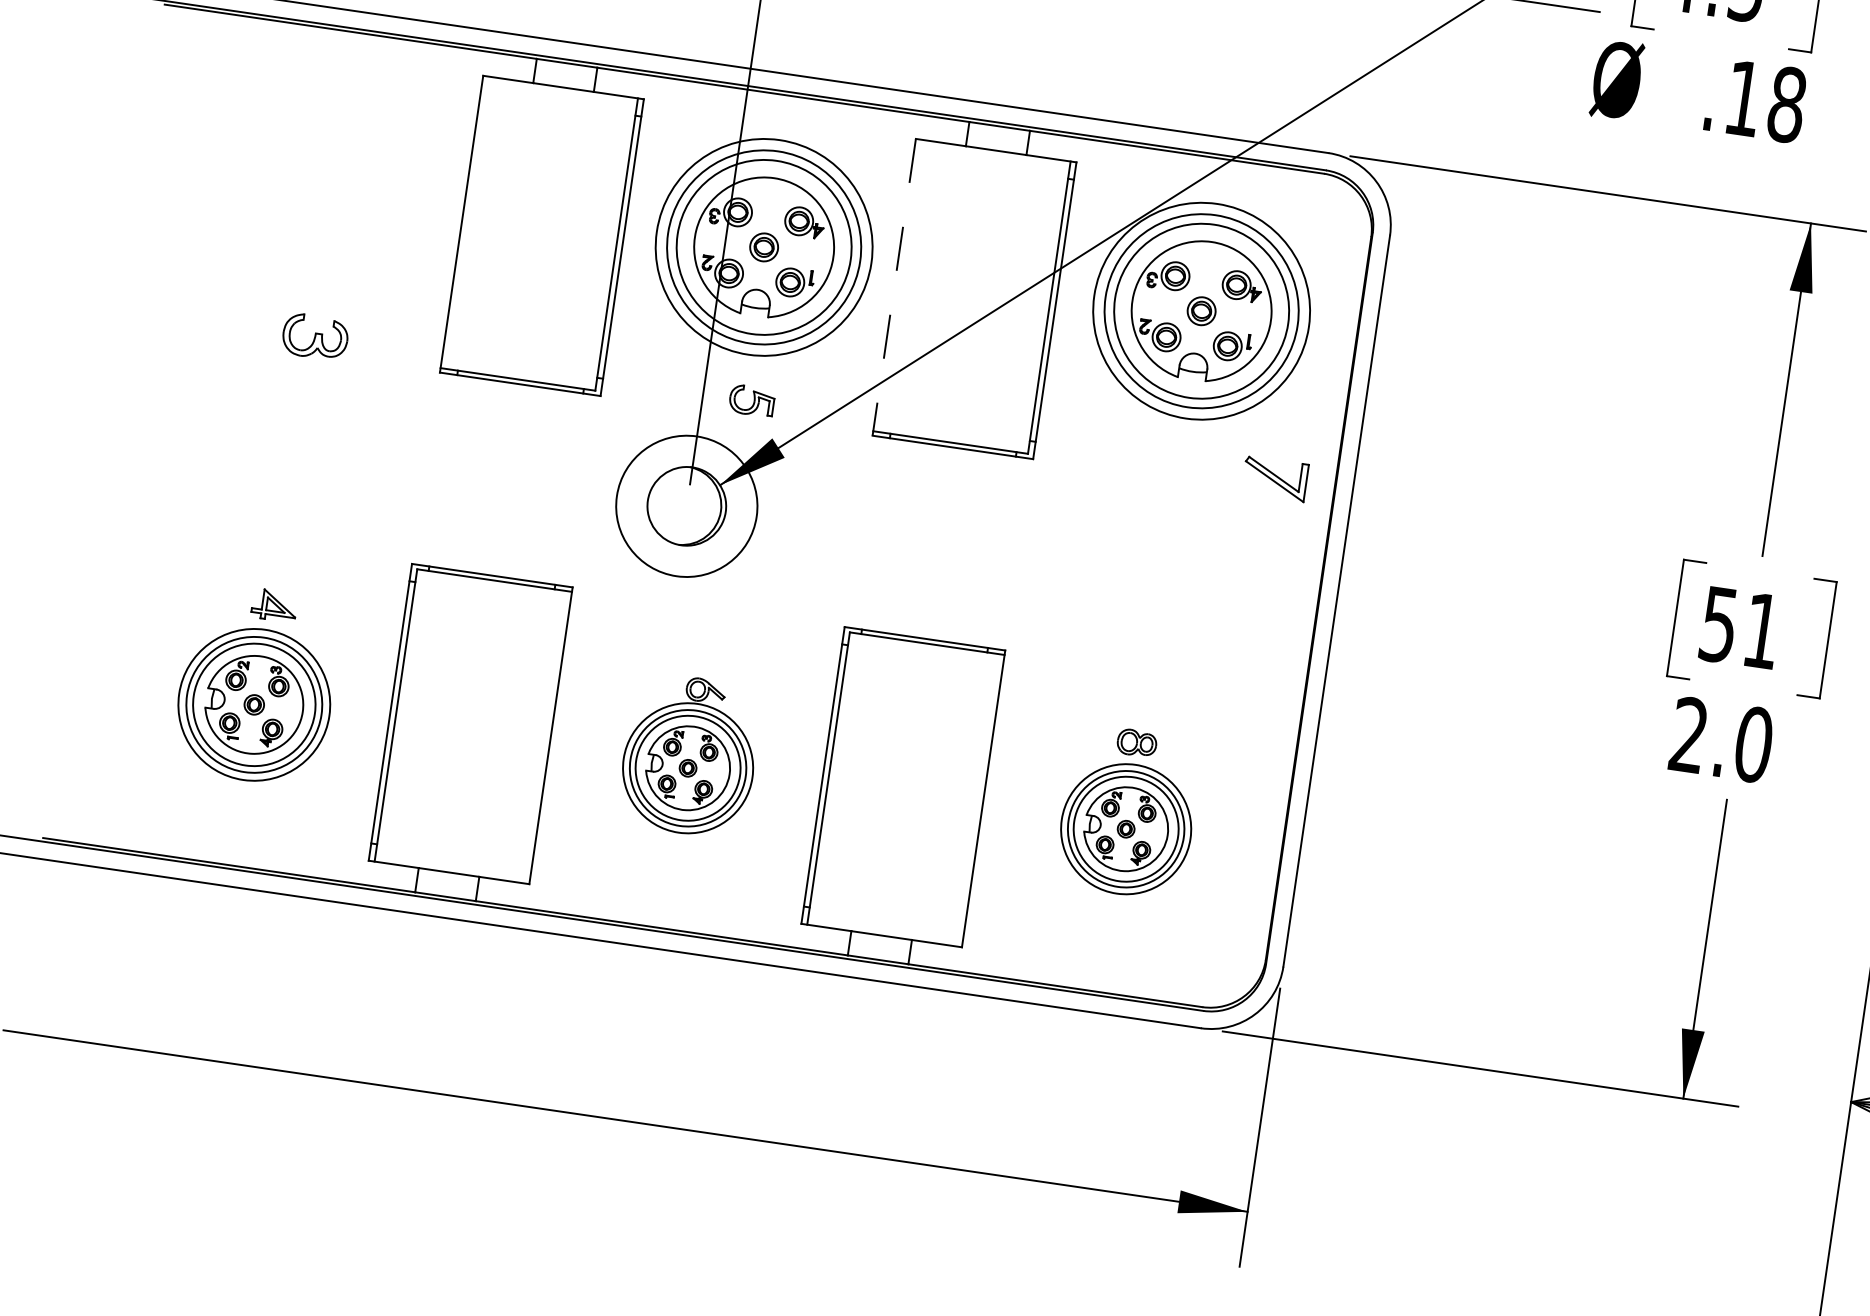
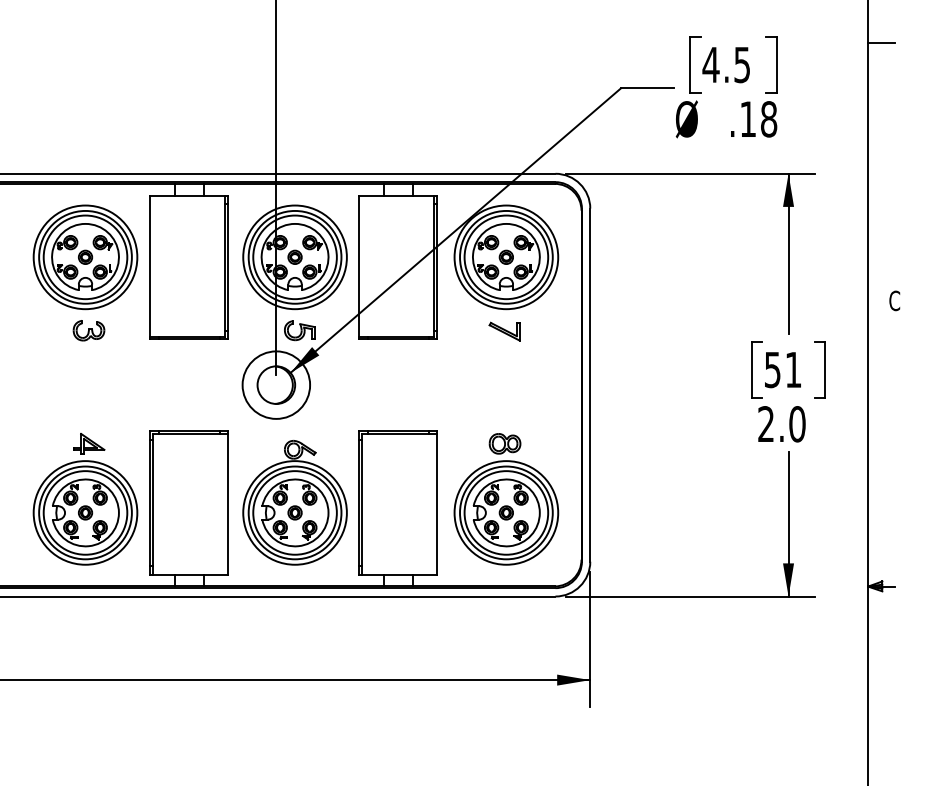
part: (330, 184) -> (85, 257), added
line: (894, 287) -> (359, 267), dashed -> solid
part: (751, 400) -> (299, 330), size x1.43
part: (1274, 478) -> (504, 331), moved
part: (257, 685) -> (85, 499), size x1.43
part: (688, 754) -> (294, 502), size x1.67
part: (1128, 812) -> (506, 499), size x1.67

